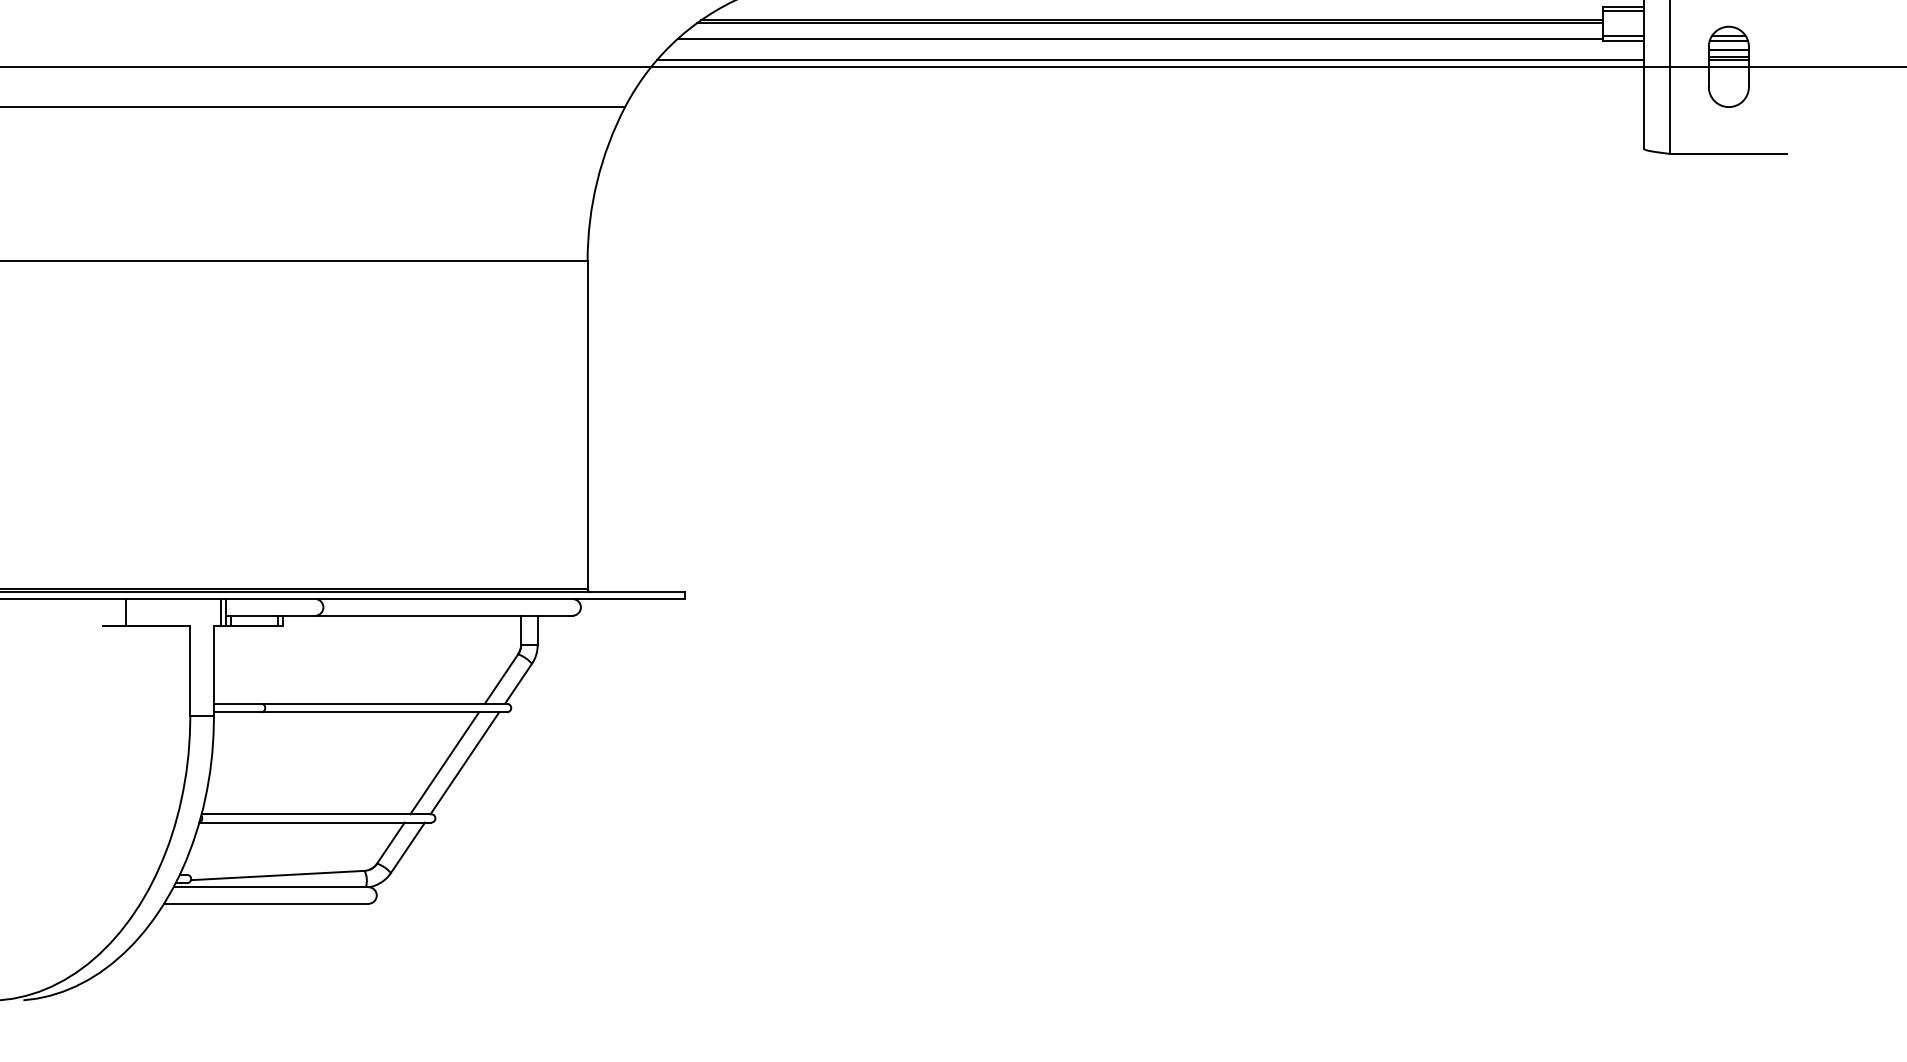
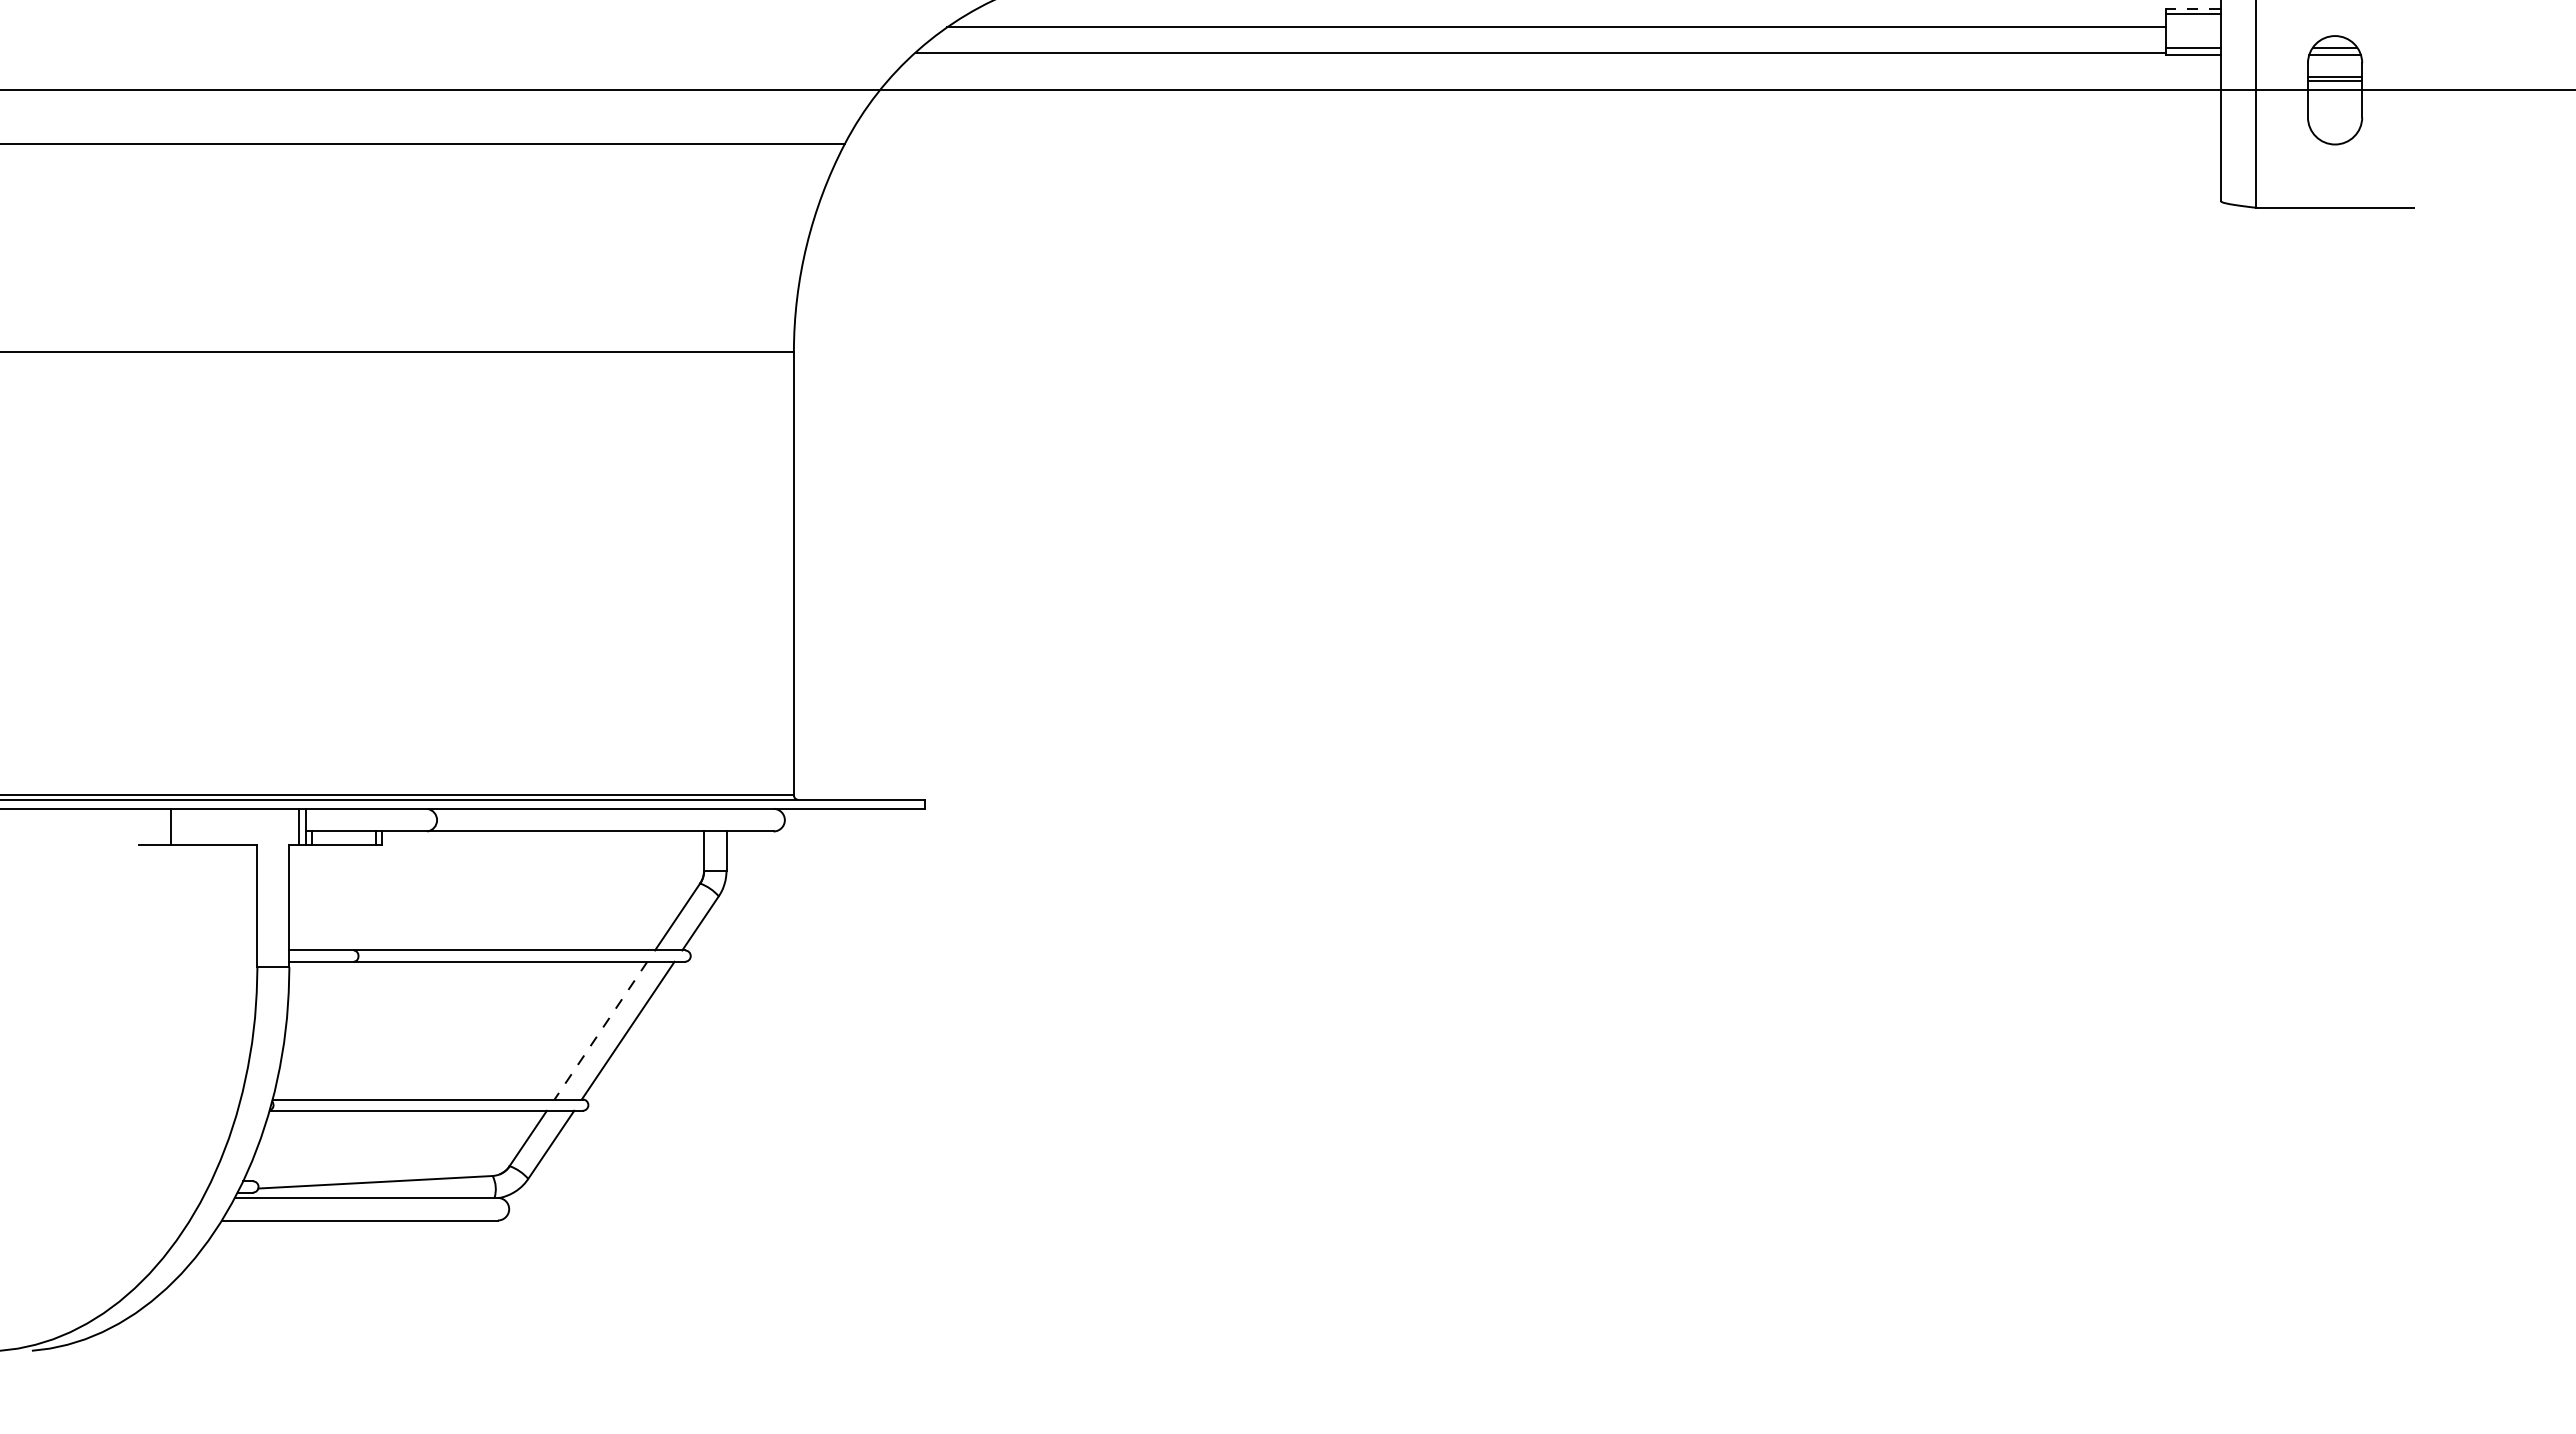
line: (1624, 6) -> (2193, 8), solid -> dashed
line: (1150, 23) -> (1553, 31), removed
line: (1728, 50) -> (2334, 67), removed
line: (1150, 60) -> (1553, 81), removed
line: (444, 763) -> (600, 1031), solid -> dashed

